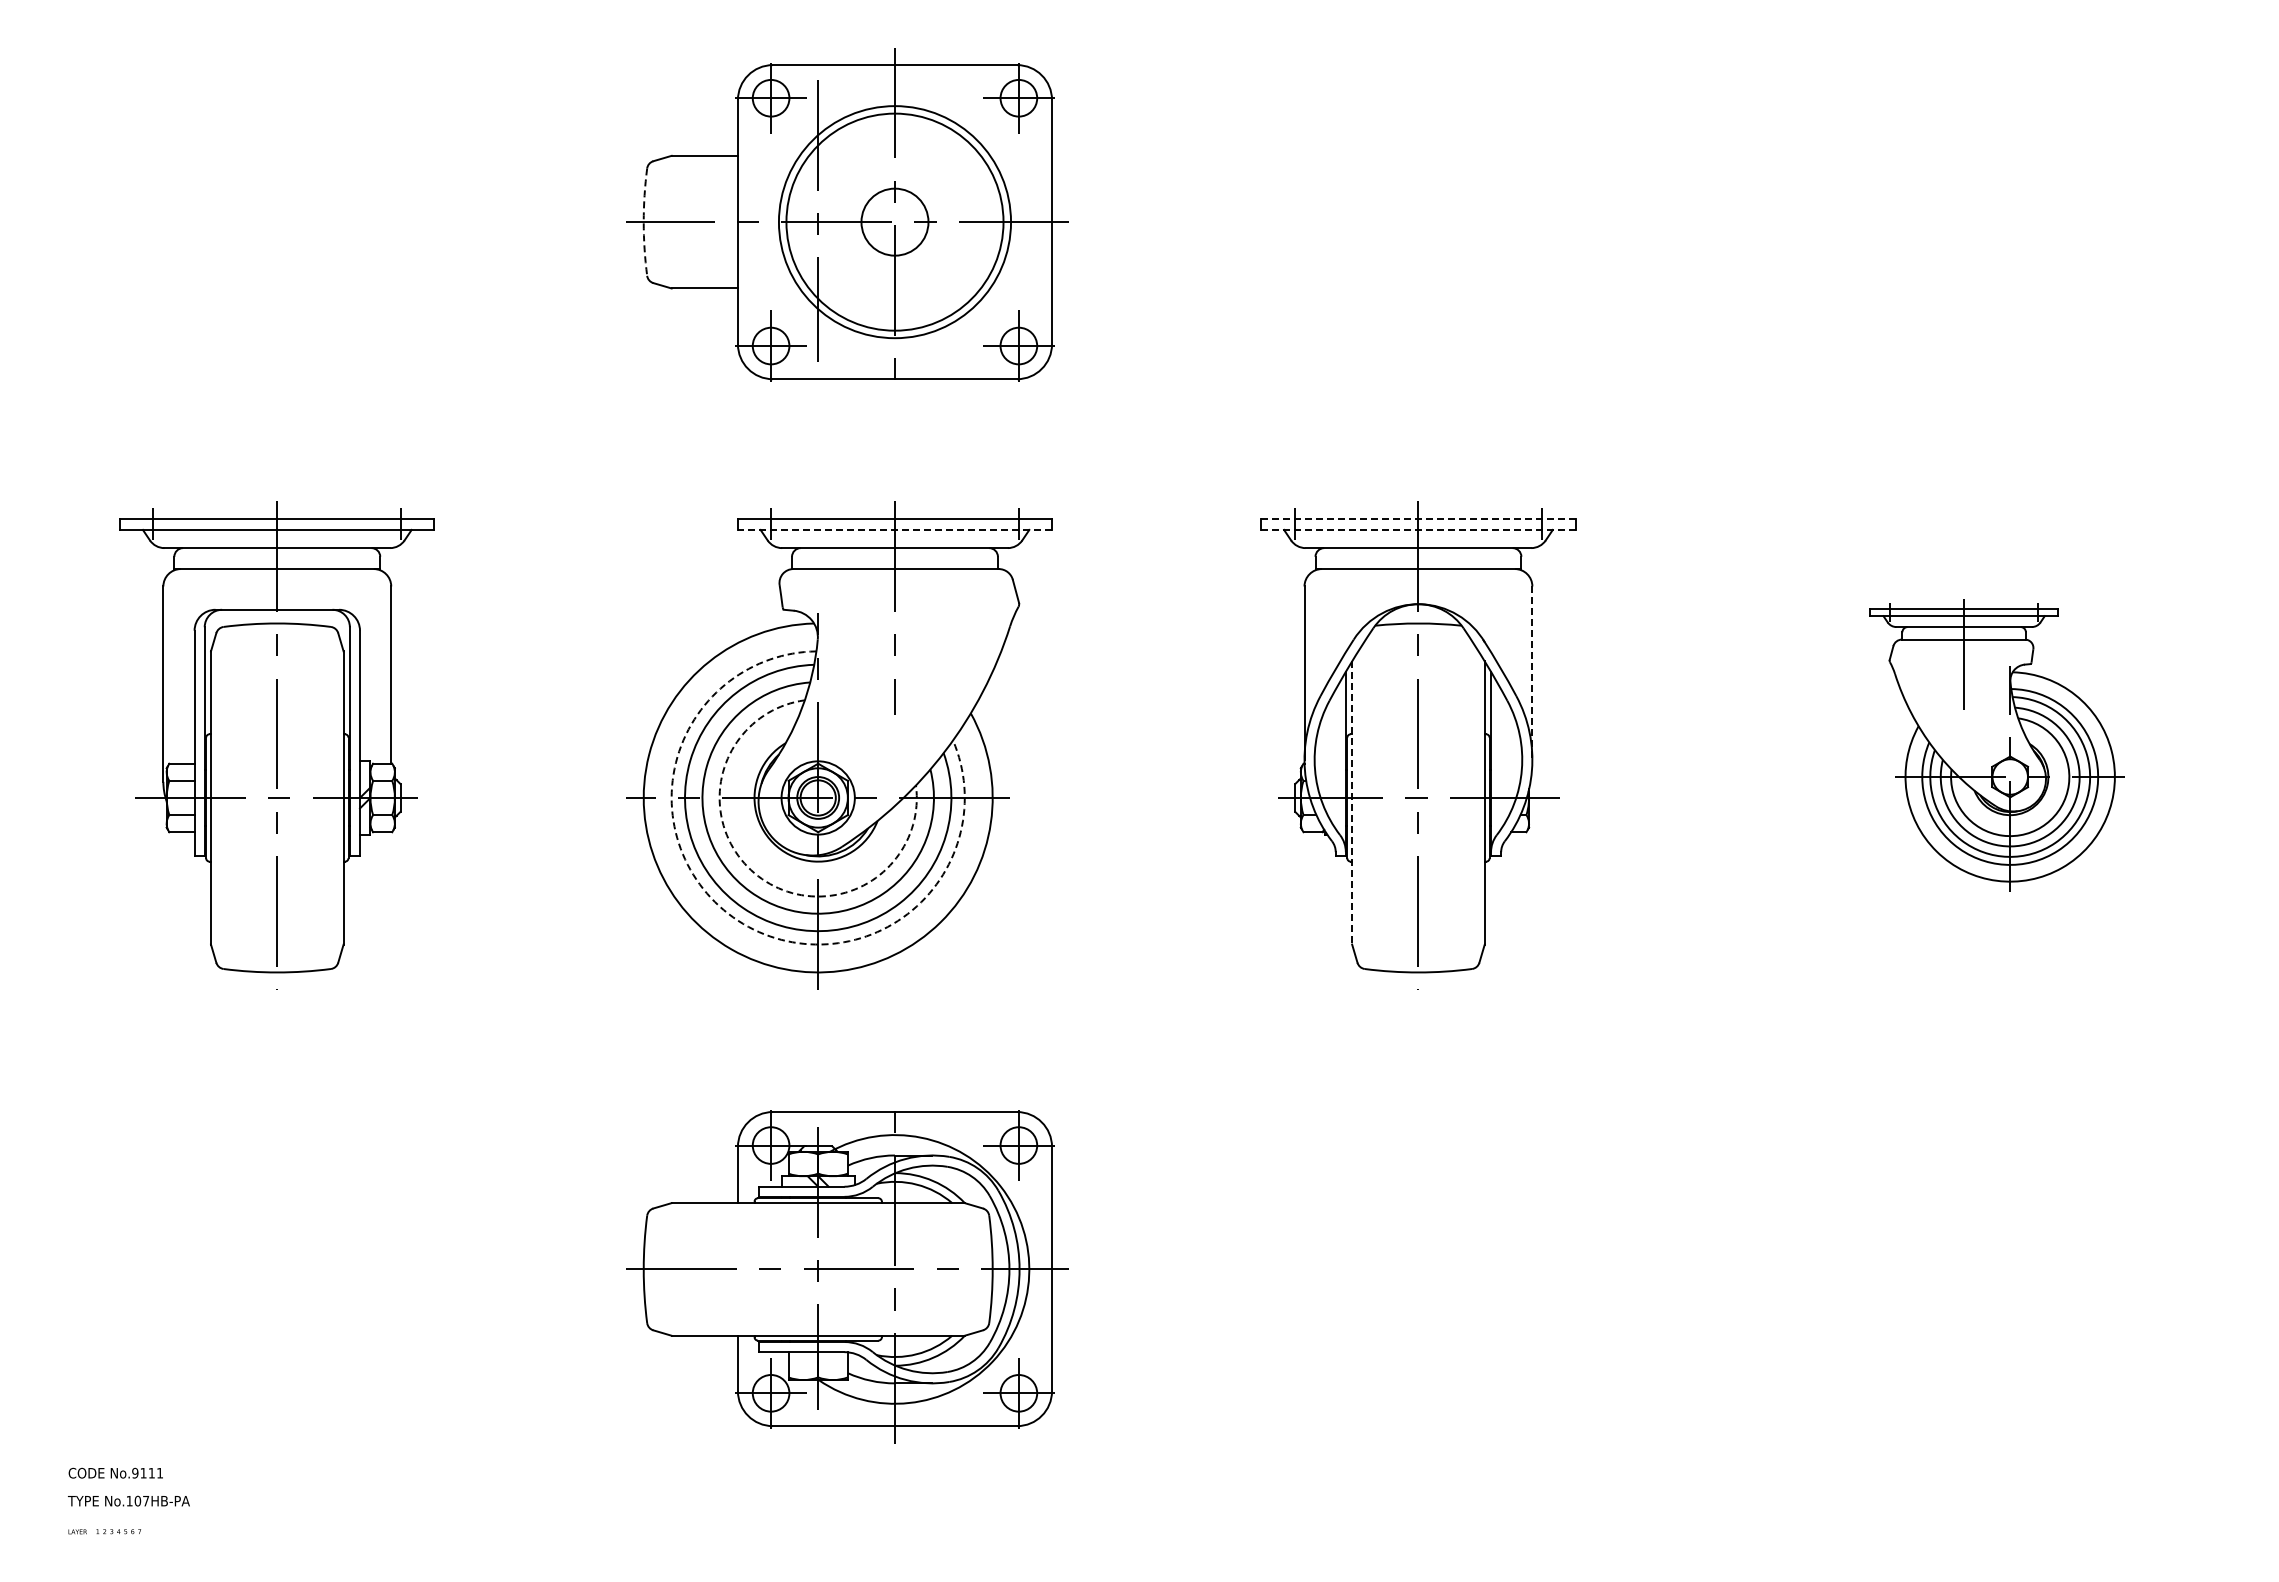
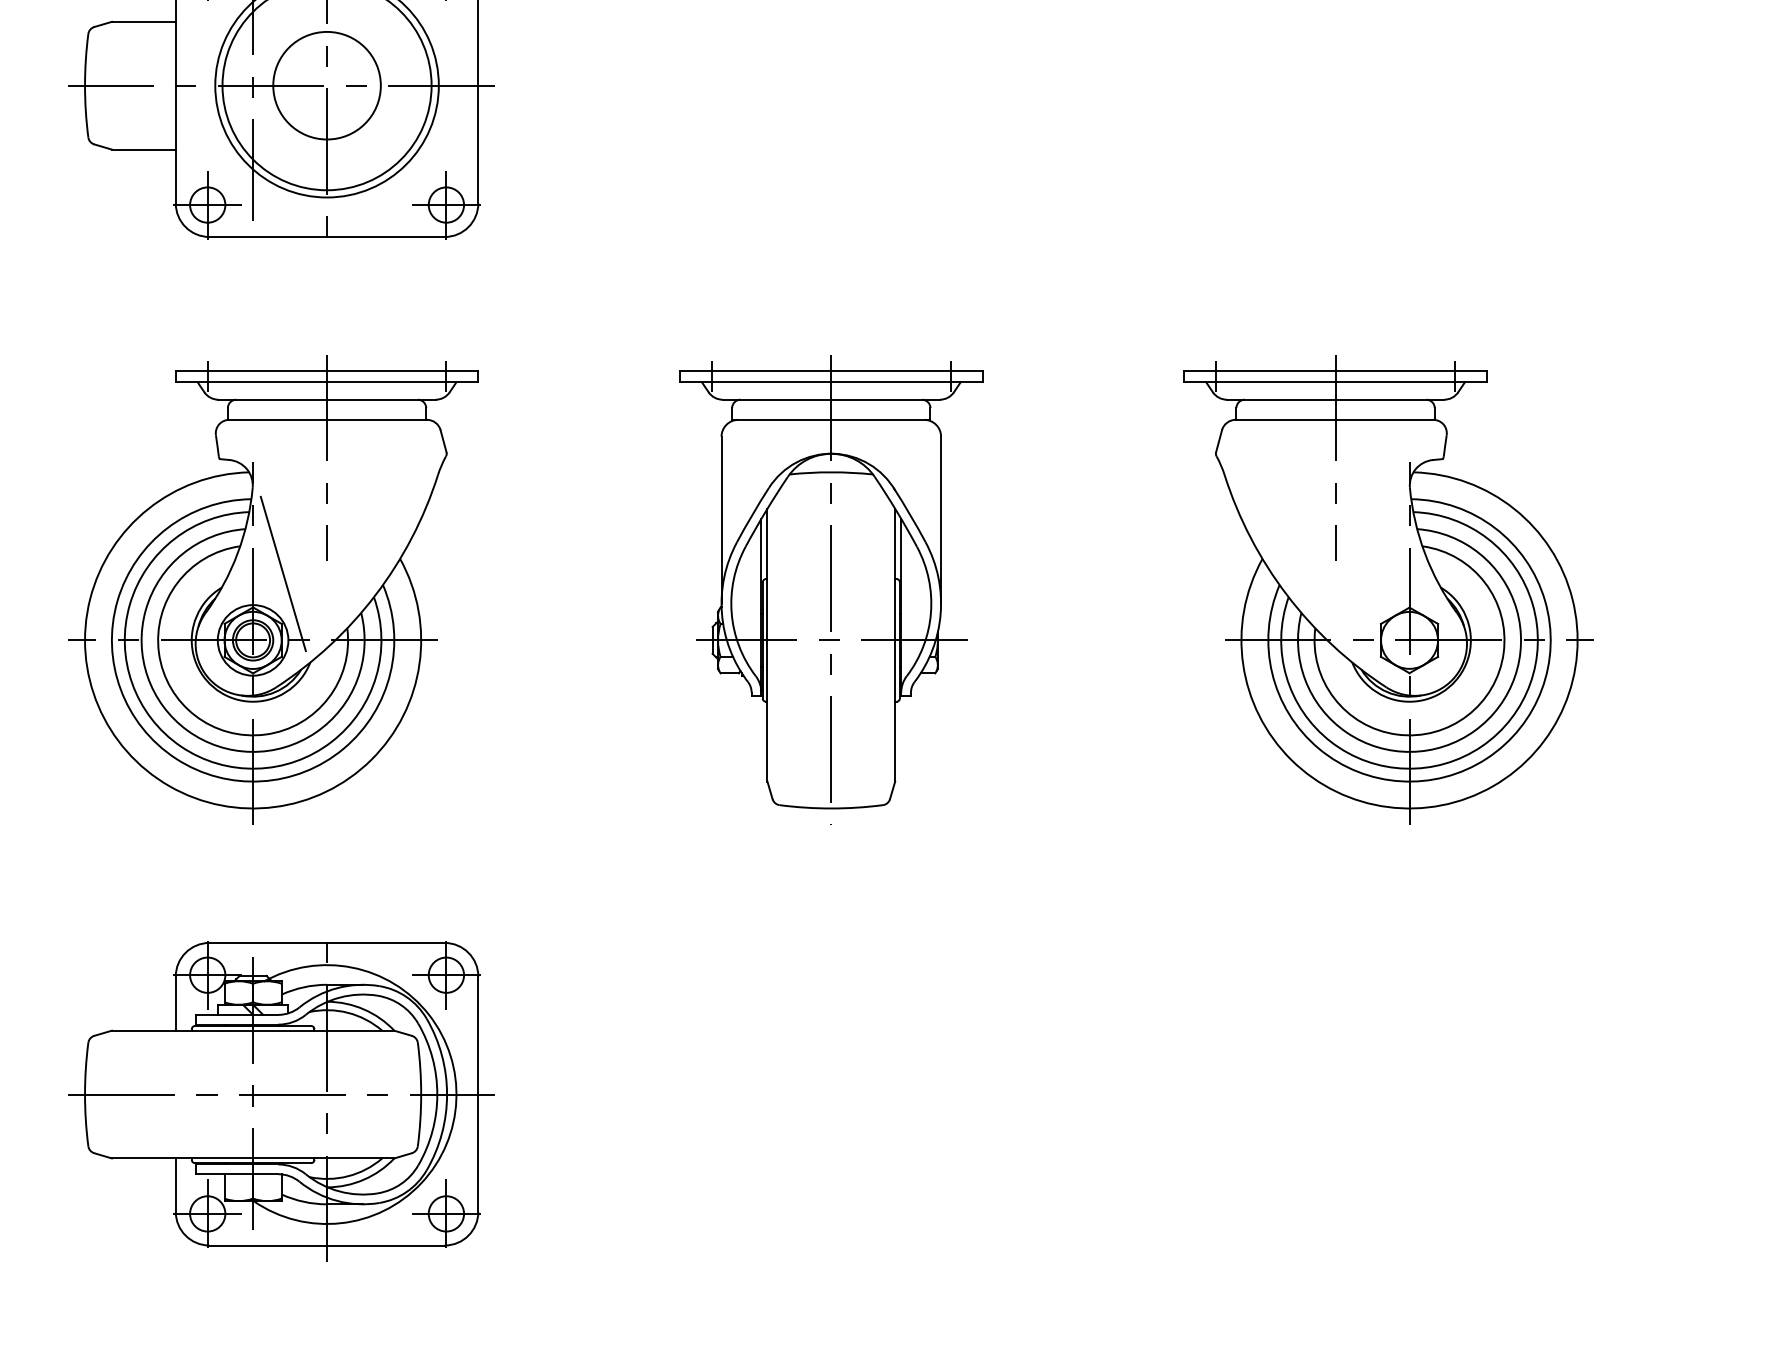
arc: (643, 222) -> (84, 86), dashed -> solid
circle: (894, 222) -> (326, 86), size x1.67
line: (1417, 518) -> (830, 371), dashed -> solid
line: (894, 529) -> (326, 381), dashed -> solid
line: (1417, 529) -> (830, 381), dashed -> solid
line: (1532, 673) -> (941, 520), dashed -> solid
line: (849, 729) -> (283, 574), added
part: (1997, 745) -> (1389, 589), size x1.67
line: (1352, 802) -> (767, 644), dashed -> solid
arc: (758, 876) -> (195, 716), dashed -> solid
arc: (738, 920) -> (176, 758), dashed -> solid

